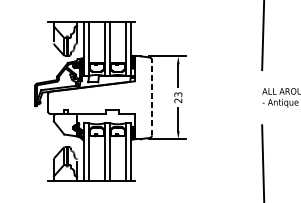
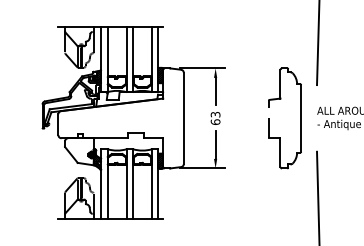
line: (151, 97) -> (183, 118), dashed -> solid
part: (222, 97) -> (269, 118), added
text: (178, 100) -> (215, 121), 23 -> 63

